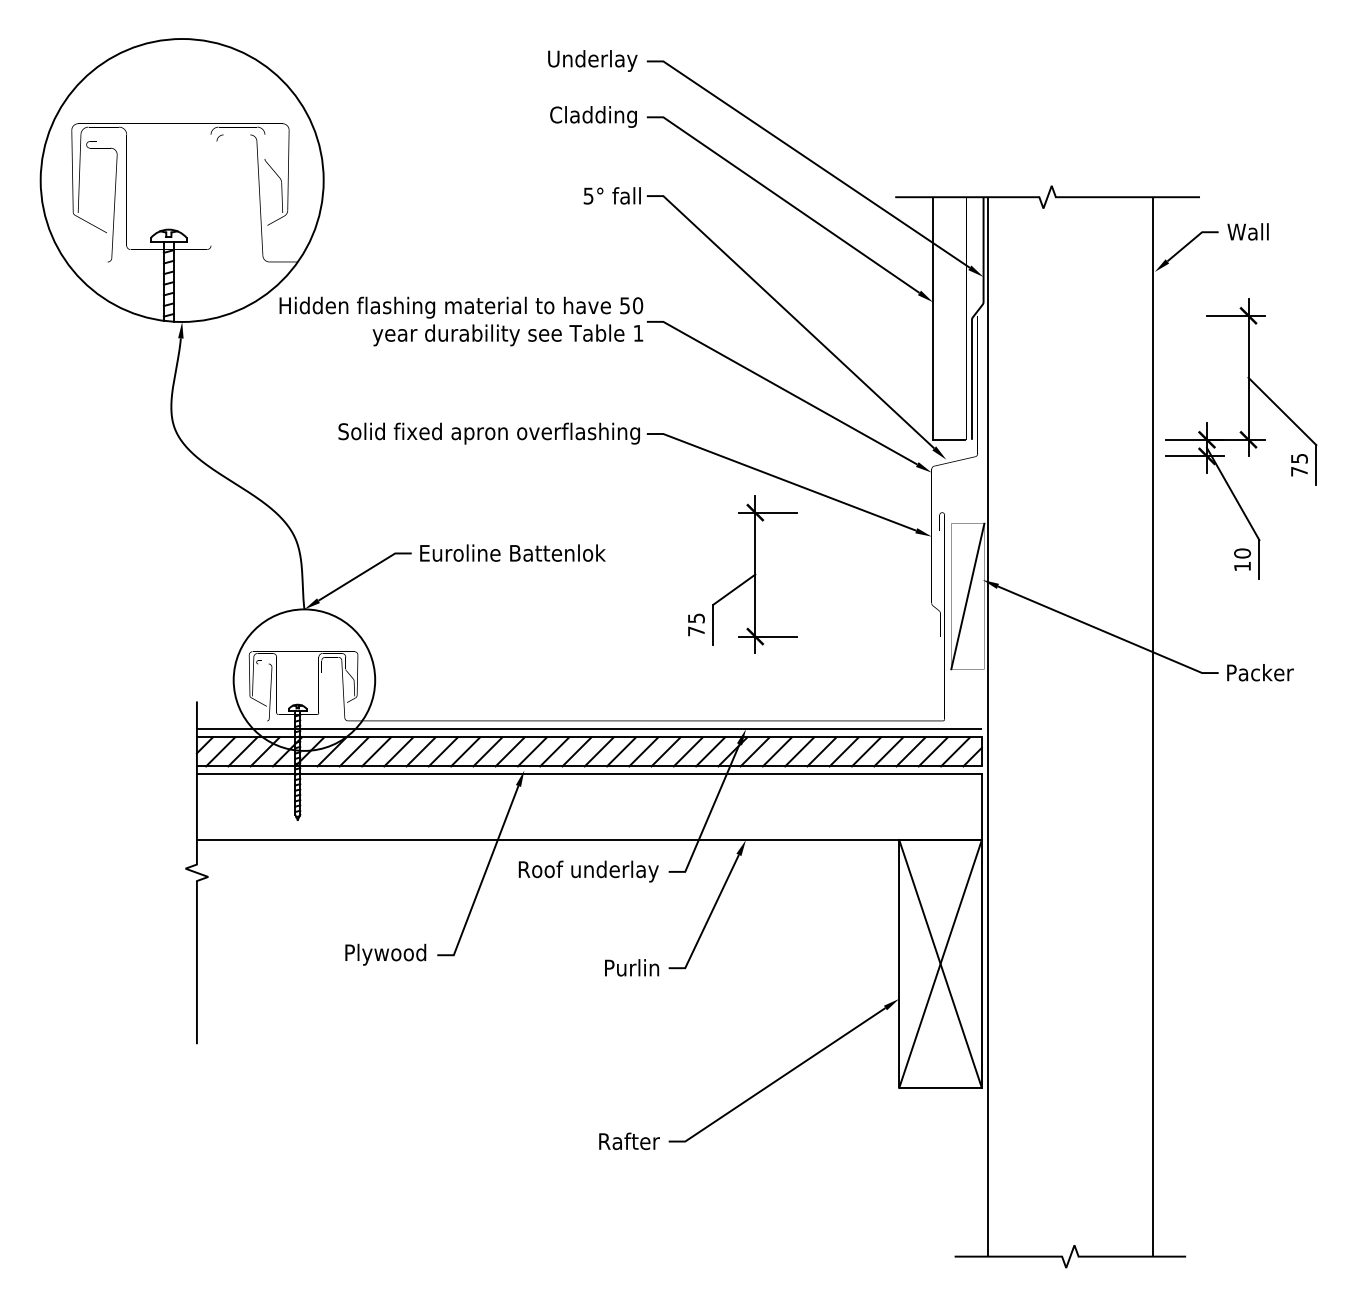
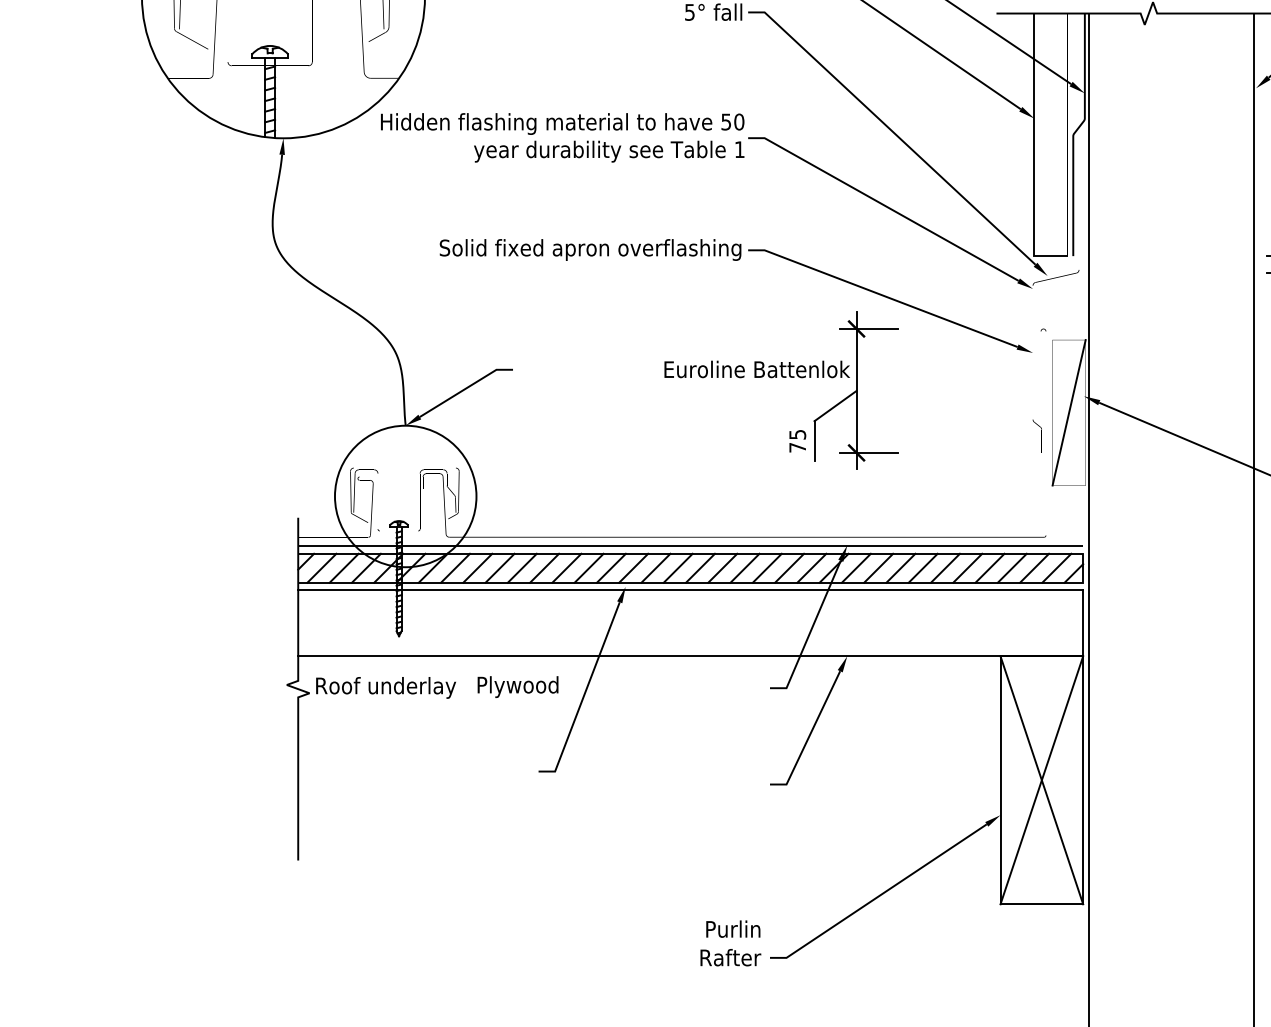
text: (512, 552) -> (756, 368), moved
text: (588, 871) -> (385, 687), moved
text: (385, 954) -> (517, 686), moved
text: (632, 967) -> (733, 928), moved

